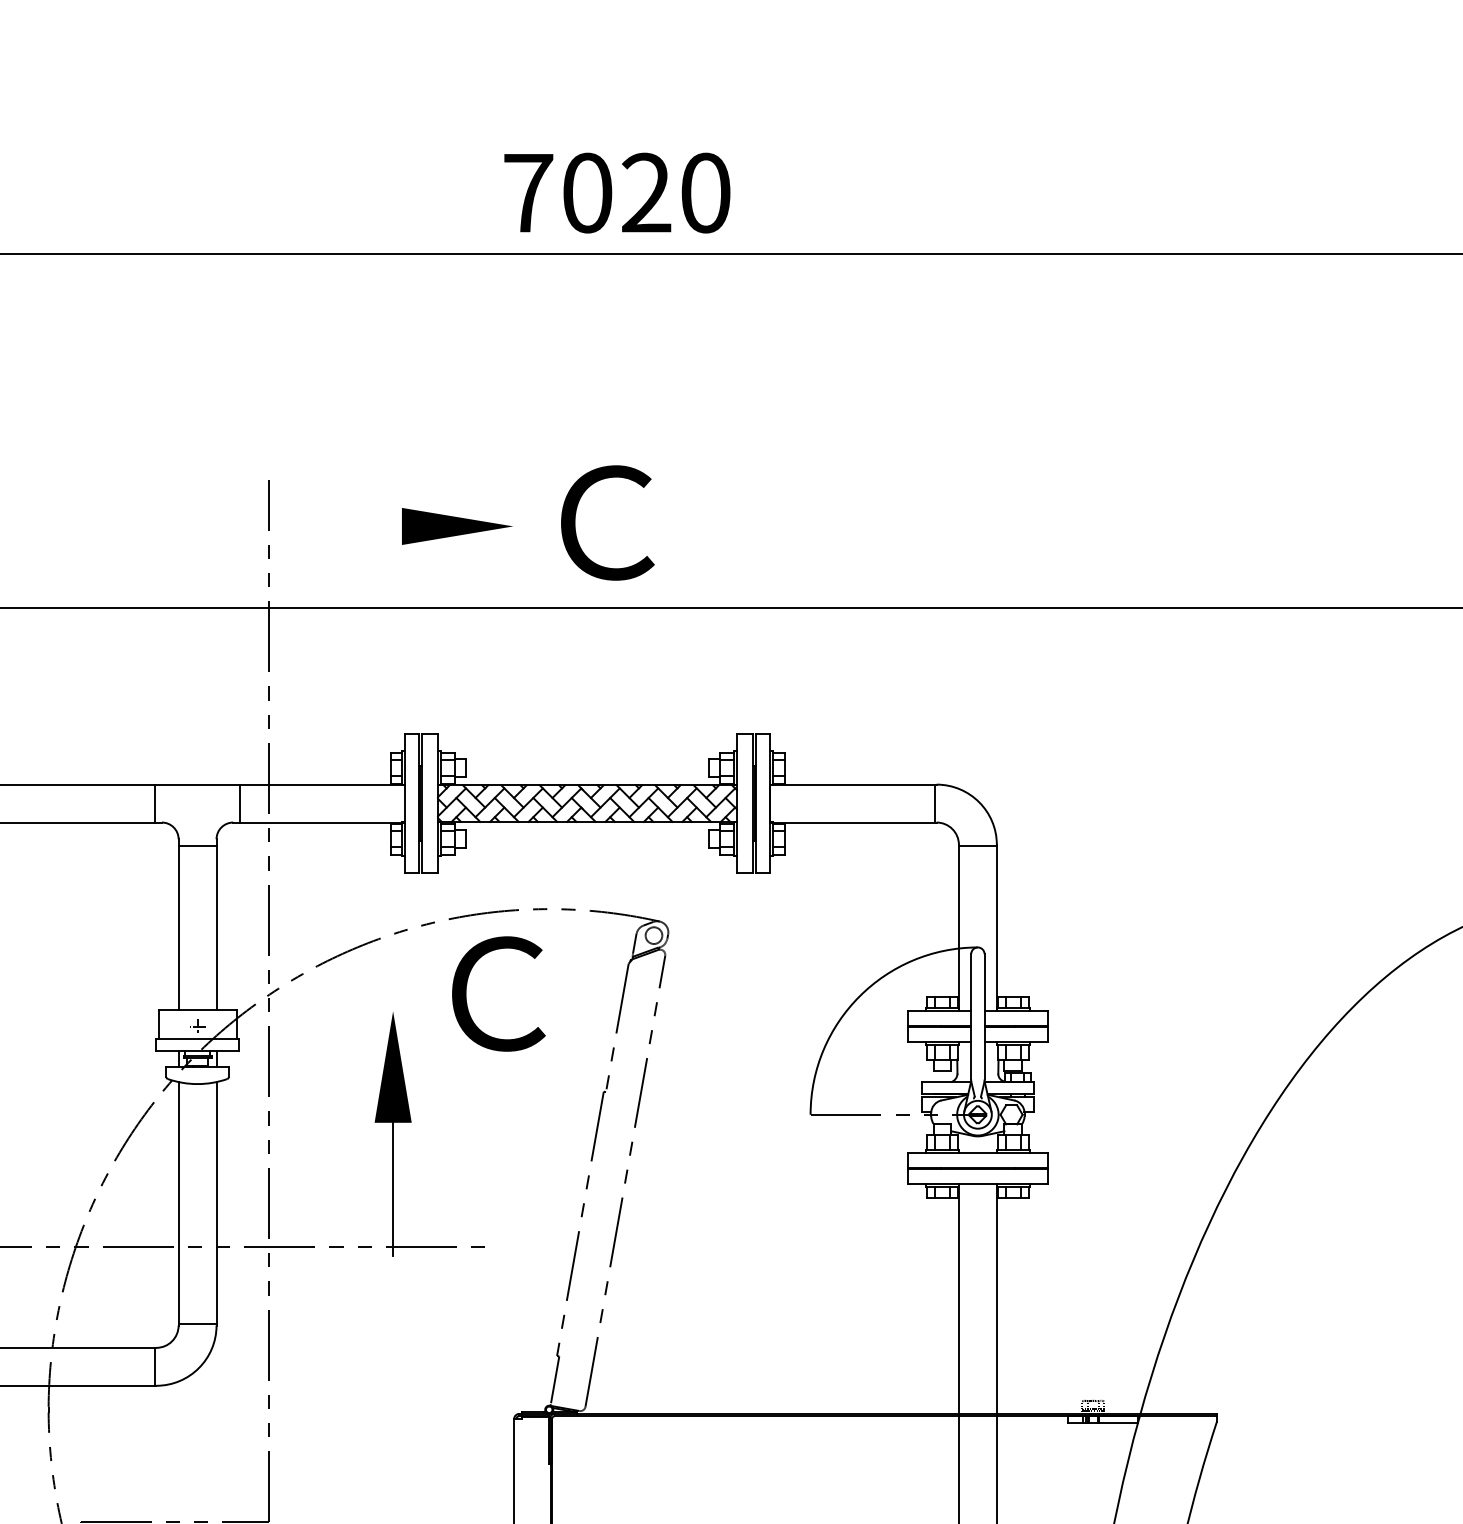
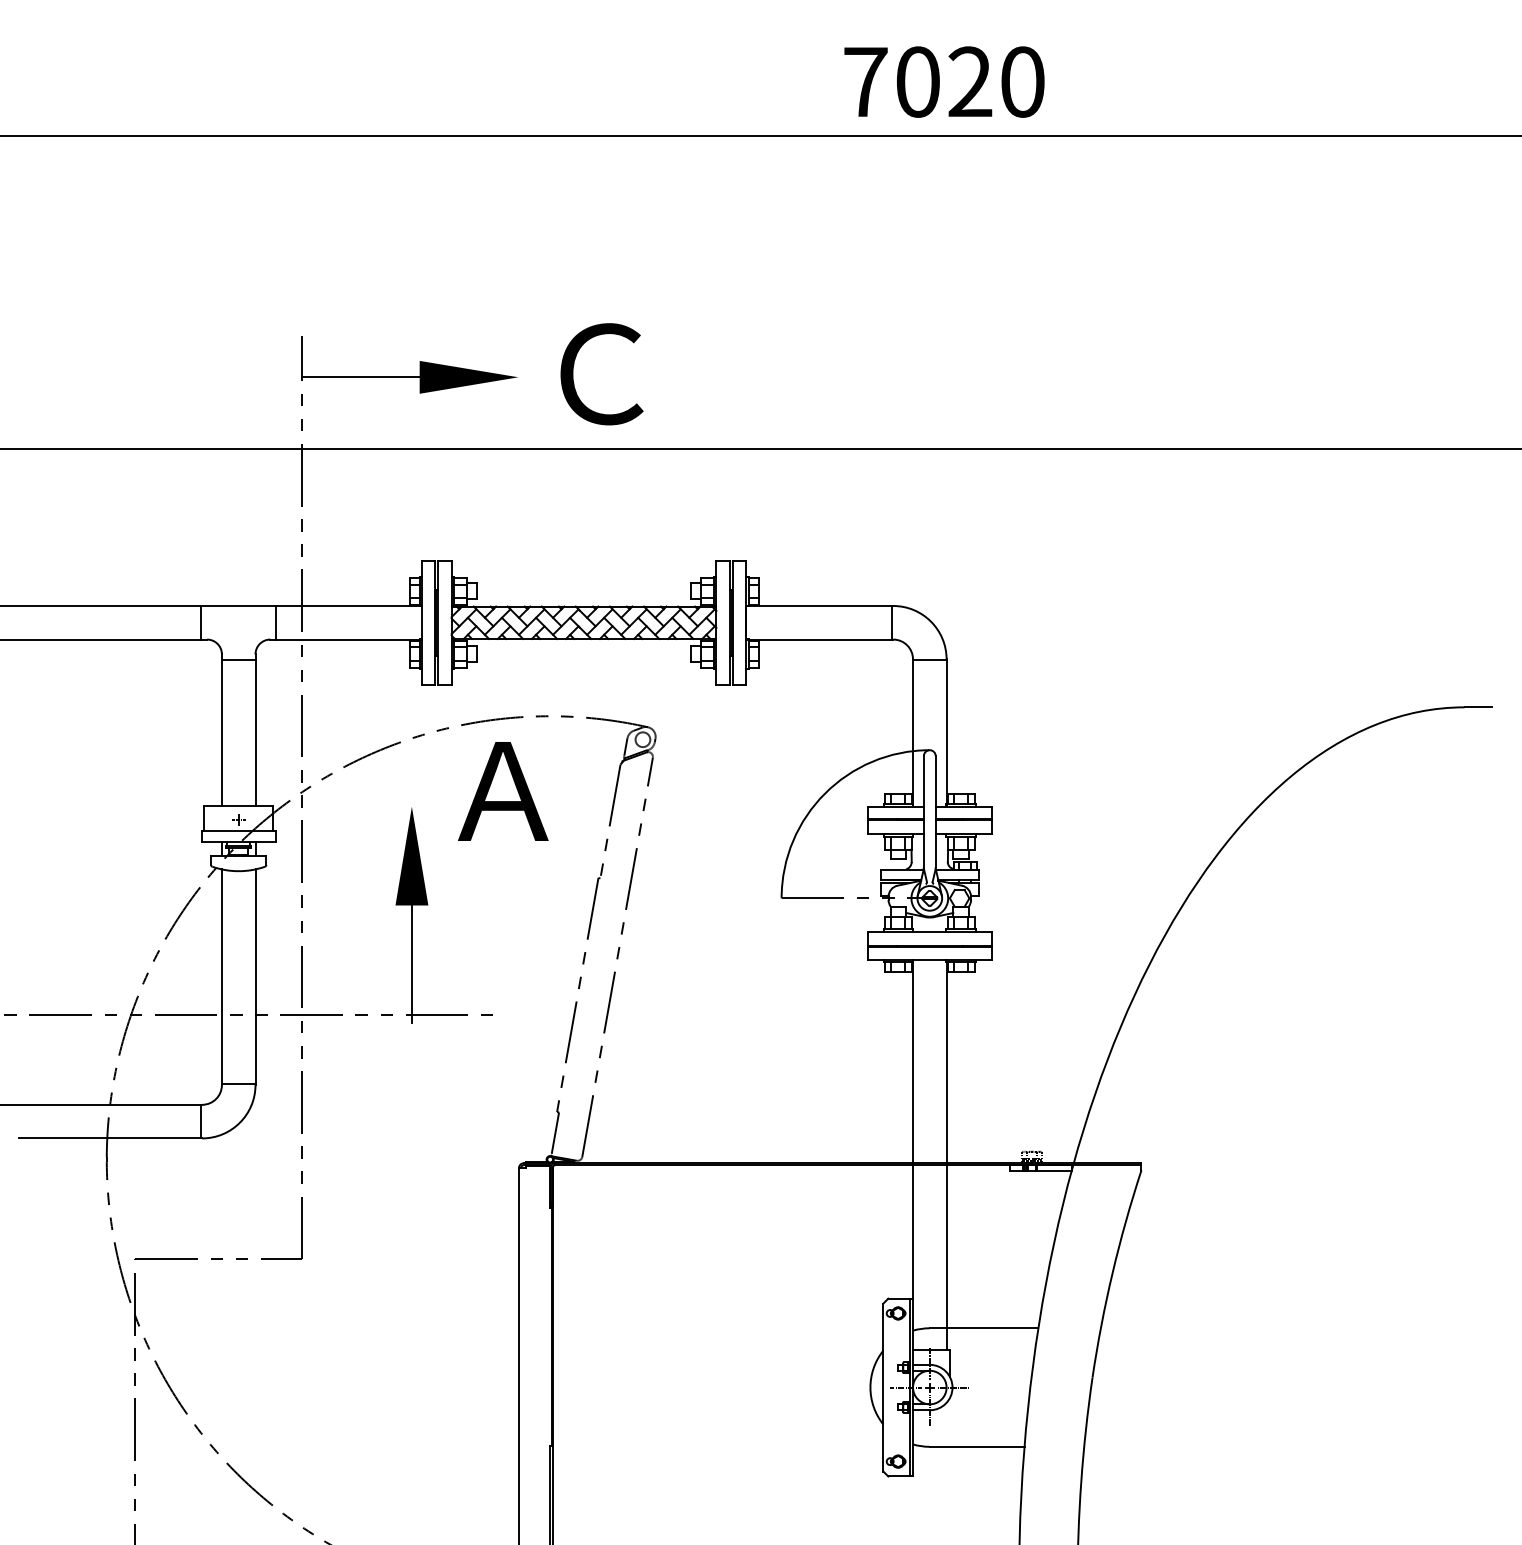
text: (617, 192) -> (944, 81), moved
line: (335, 526) -> (360, 377), added
text: (496, 994) -> (503, 791), Ｃ -> Ａ

